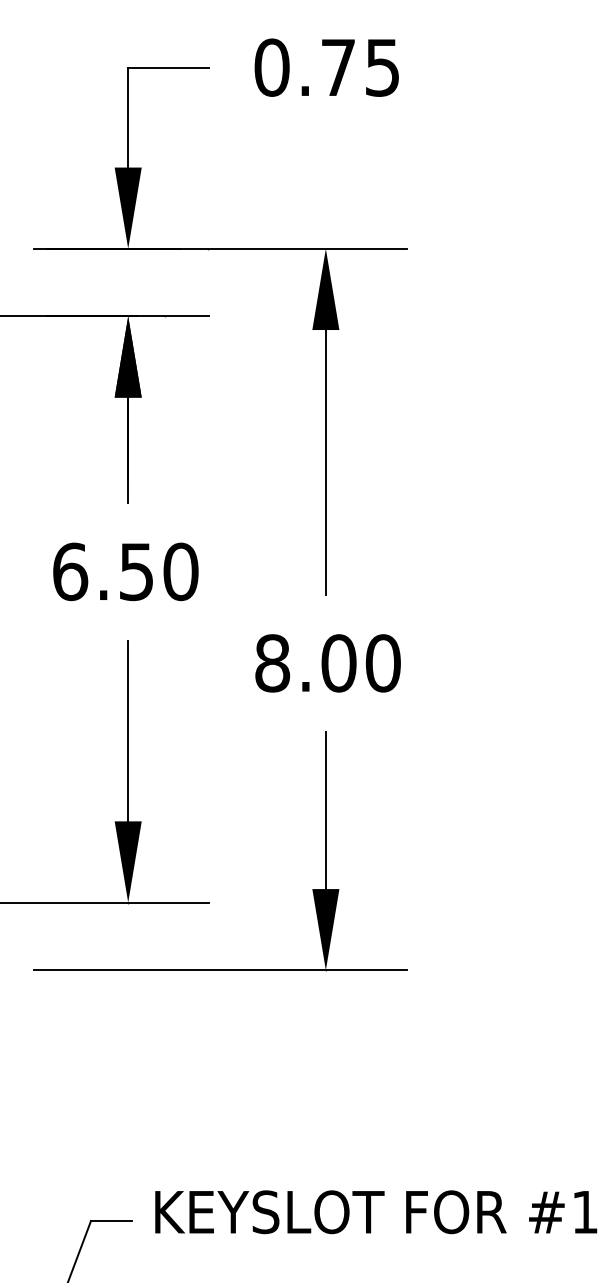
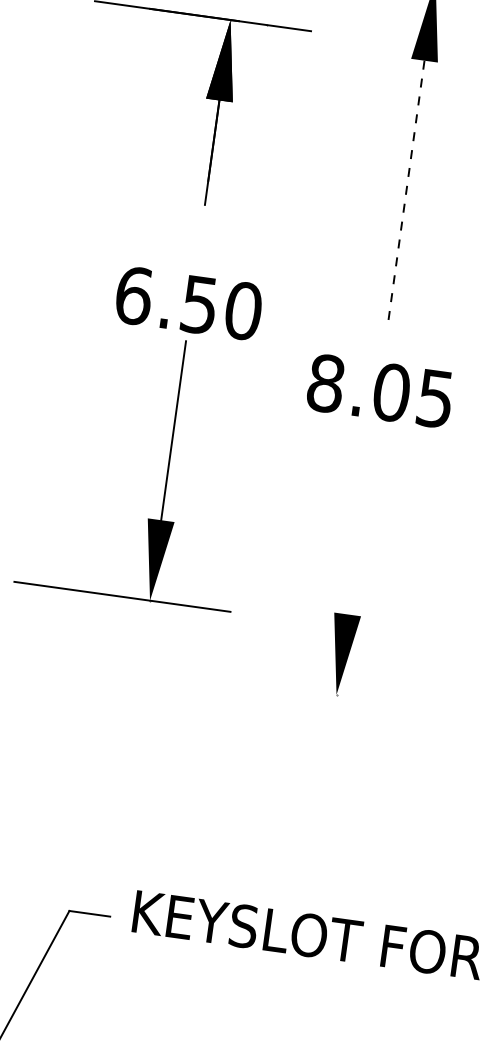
line: (325, 462) -> (405, 191), solid -> dashed
text: (125, 571) -> (188, 303), moved
text: (382, 663) -> (434, 398), 8.00 -> 8.05
line: (325, 810) -> (358, 536), removed
line: (220, 970) -> (232, 680), removed

